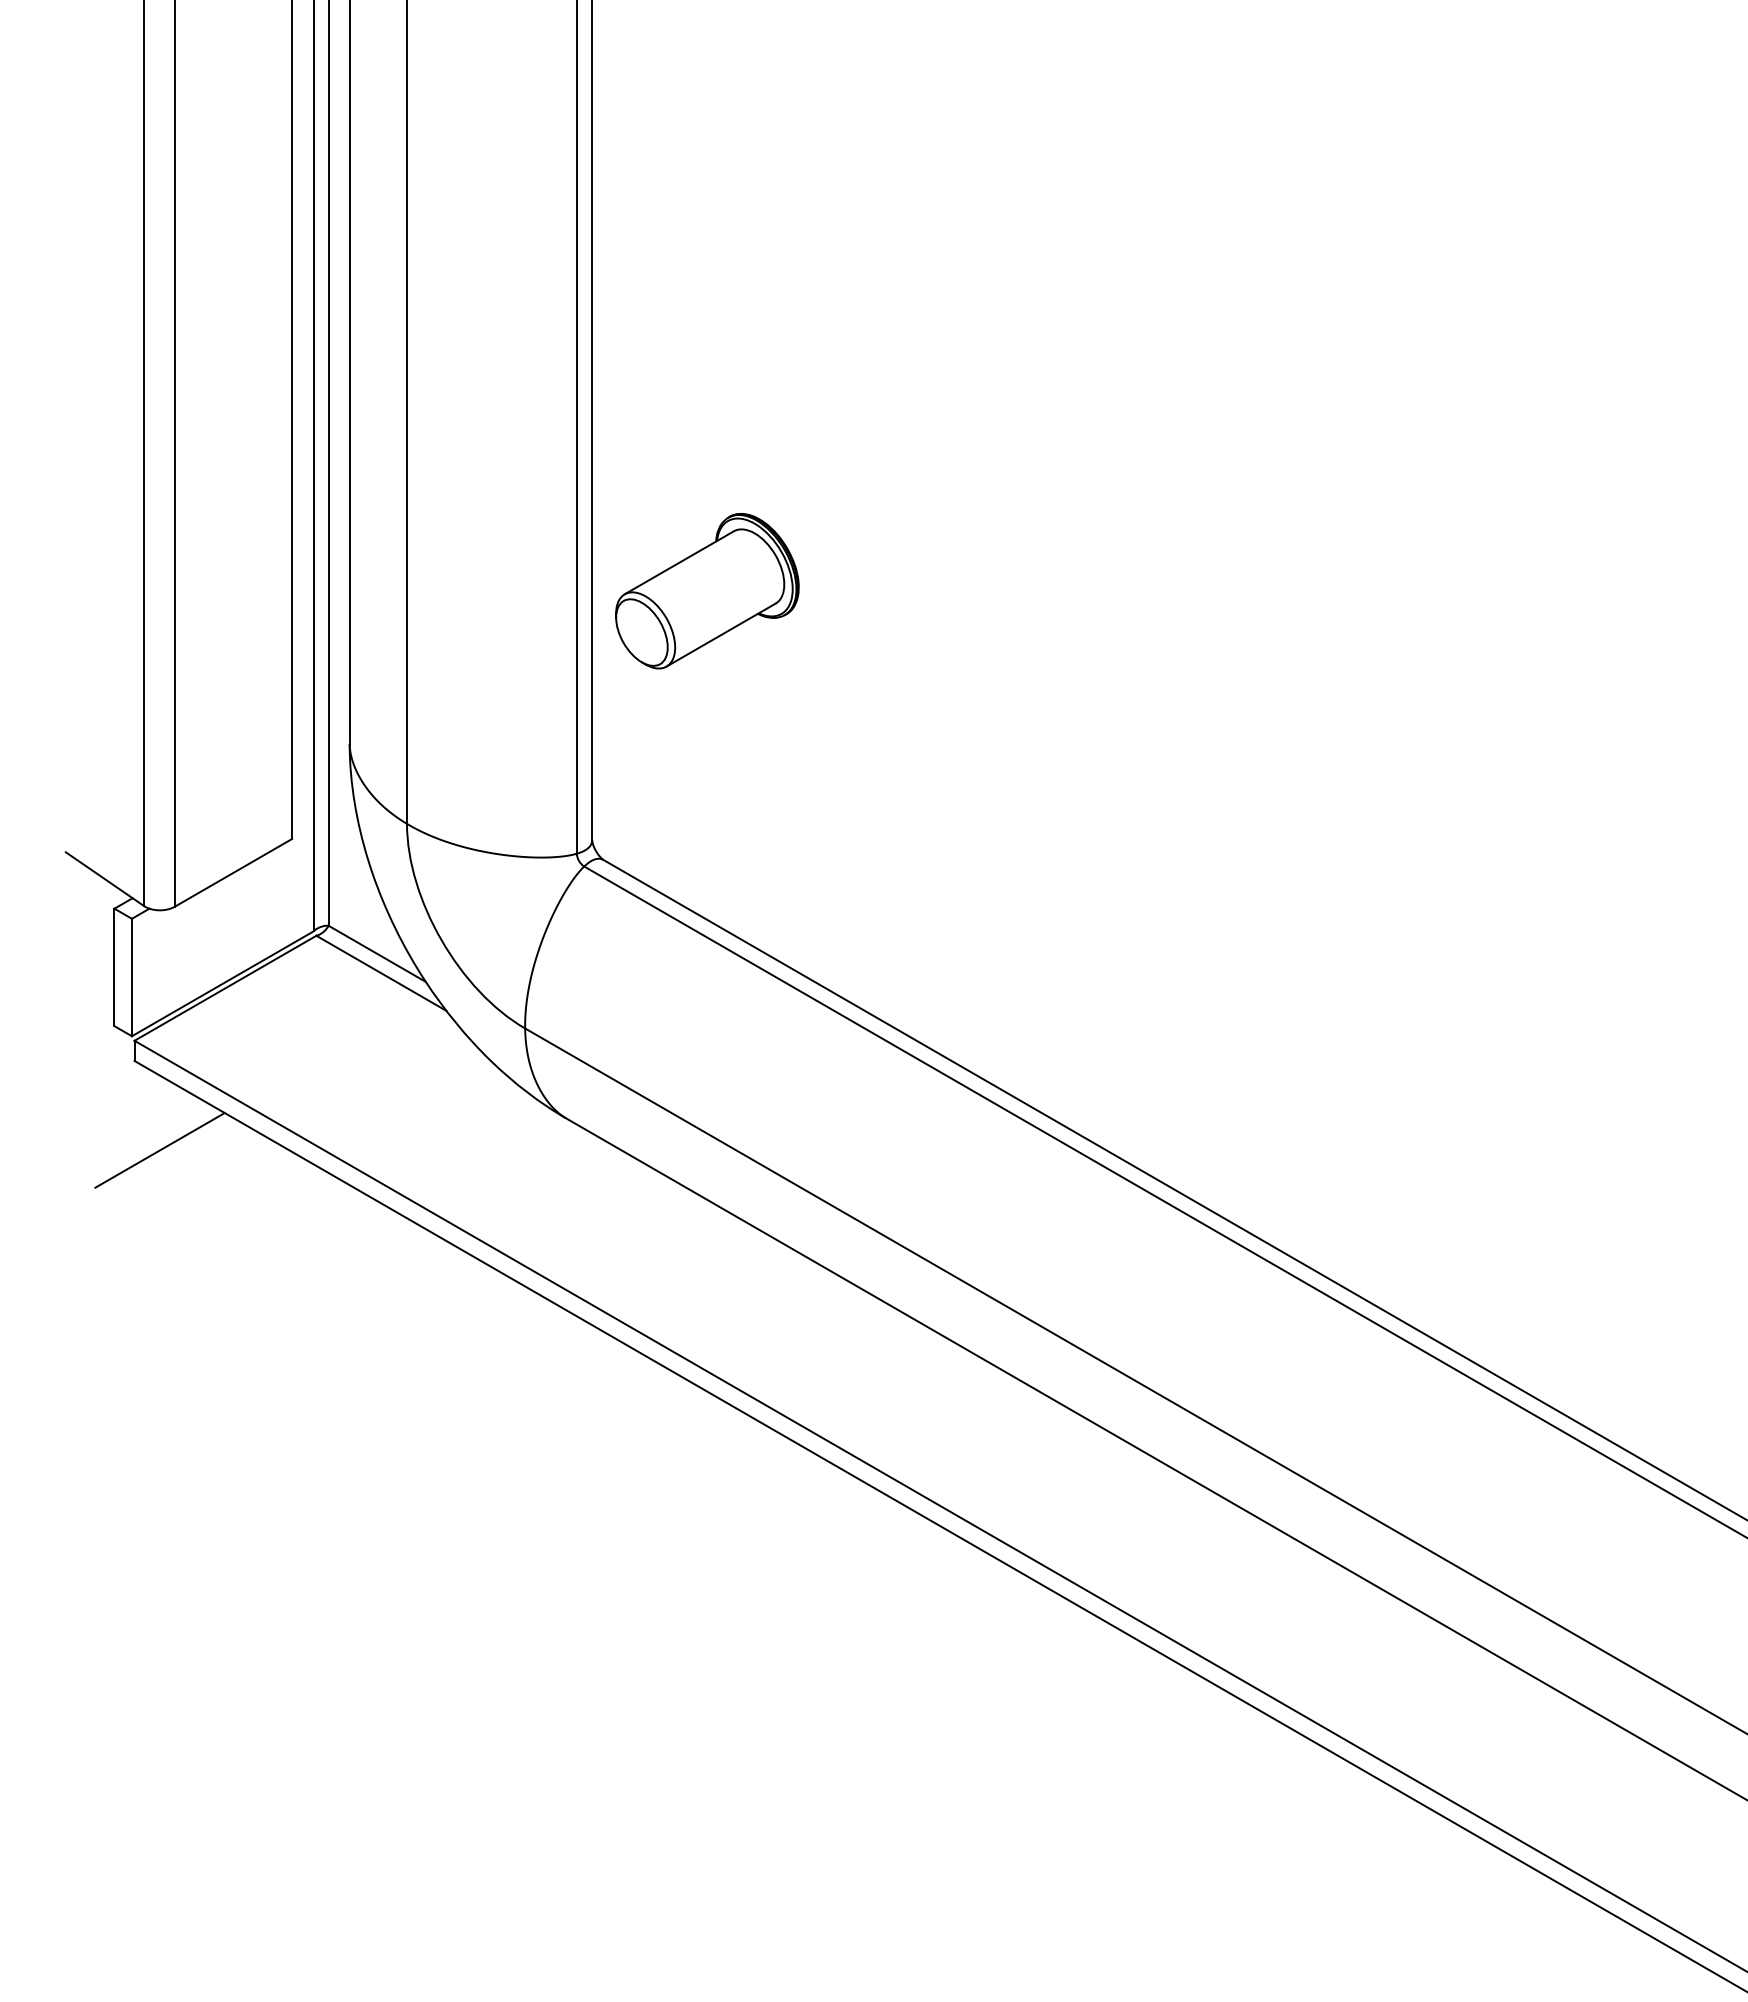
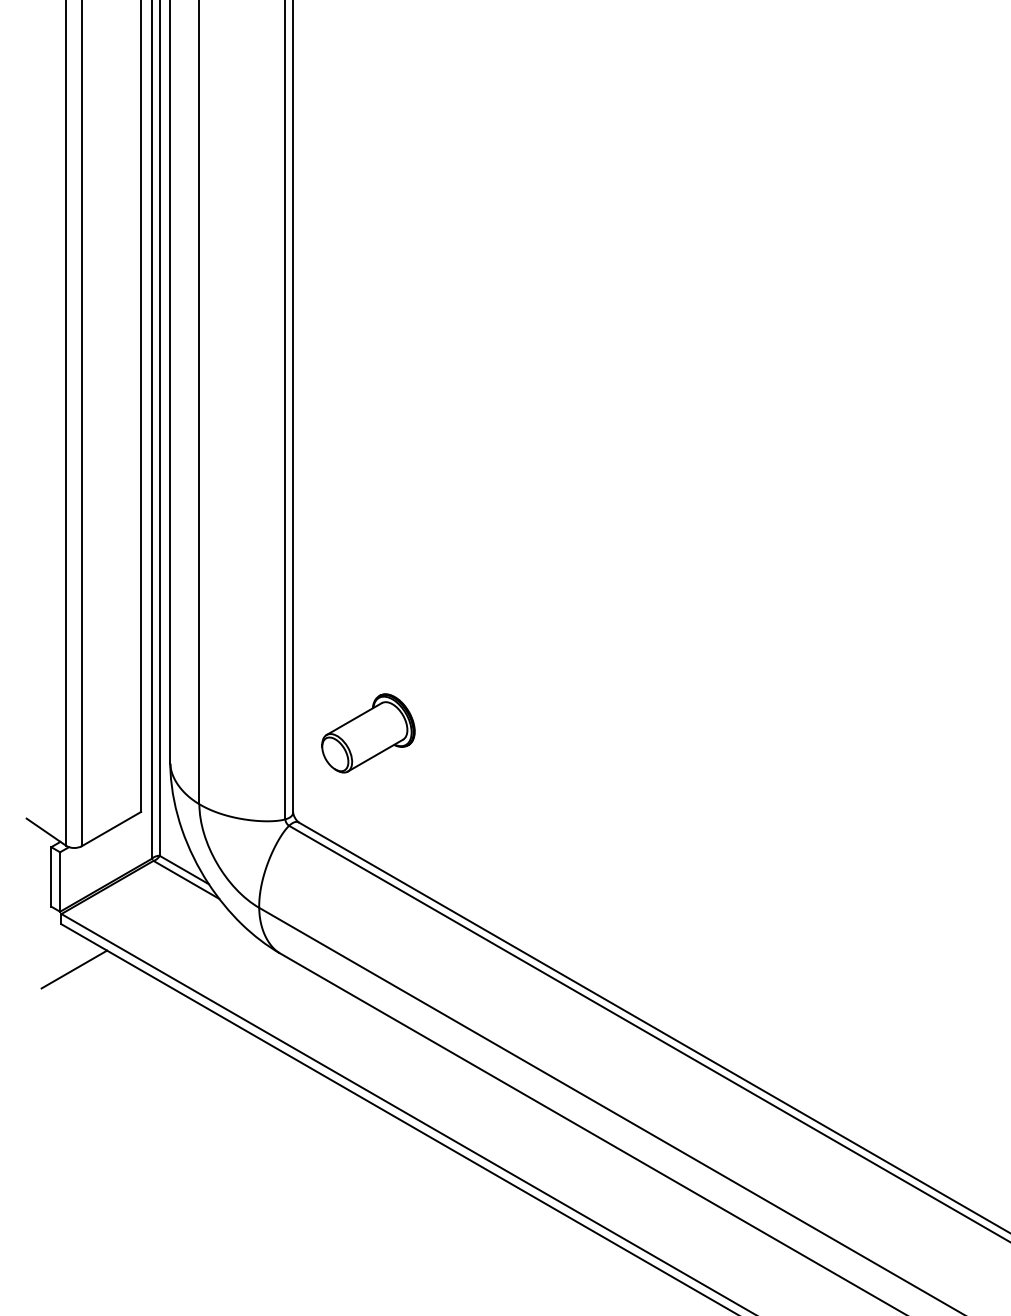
part: (707, 591) -> (368, 733), moved

